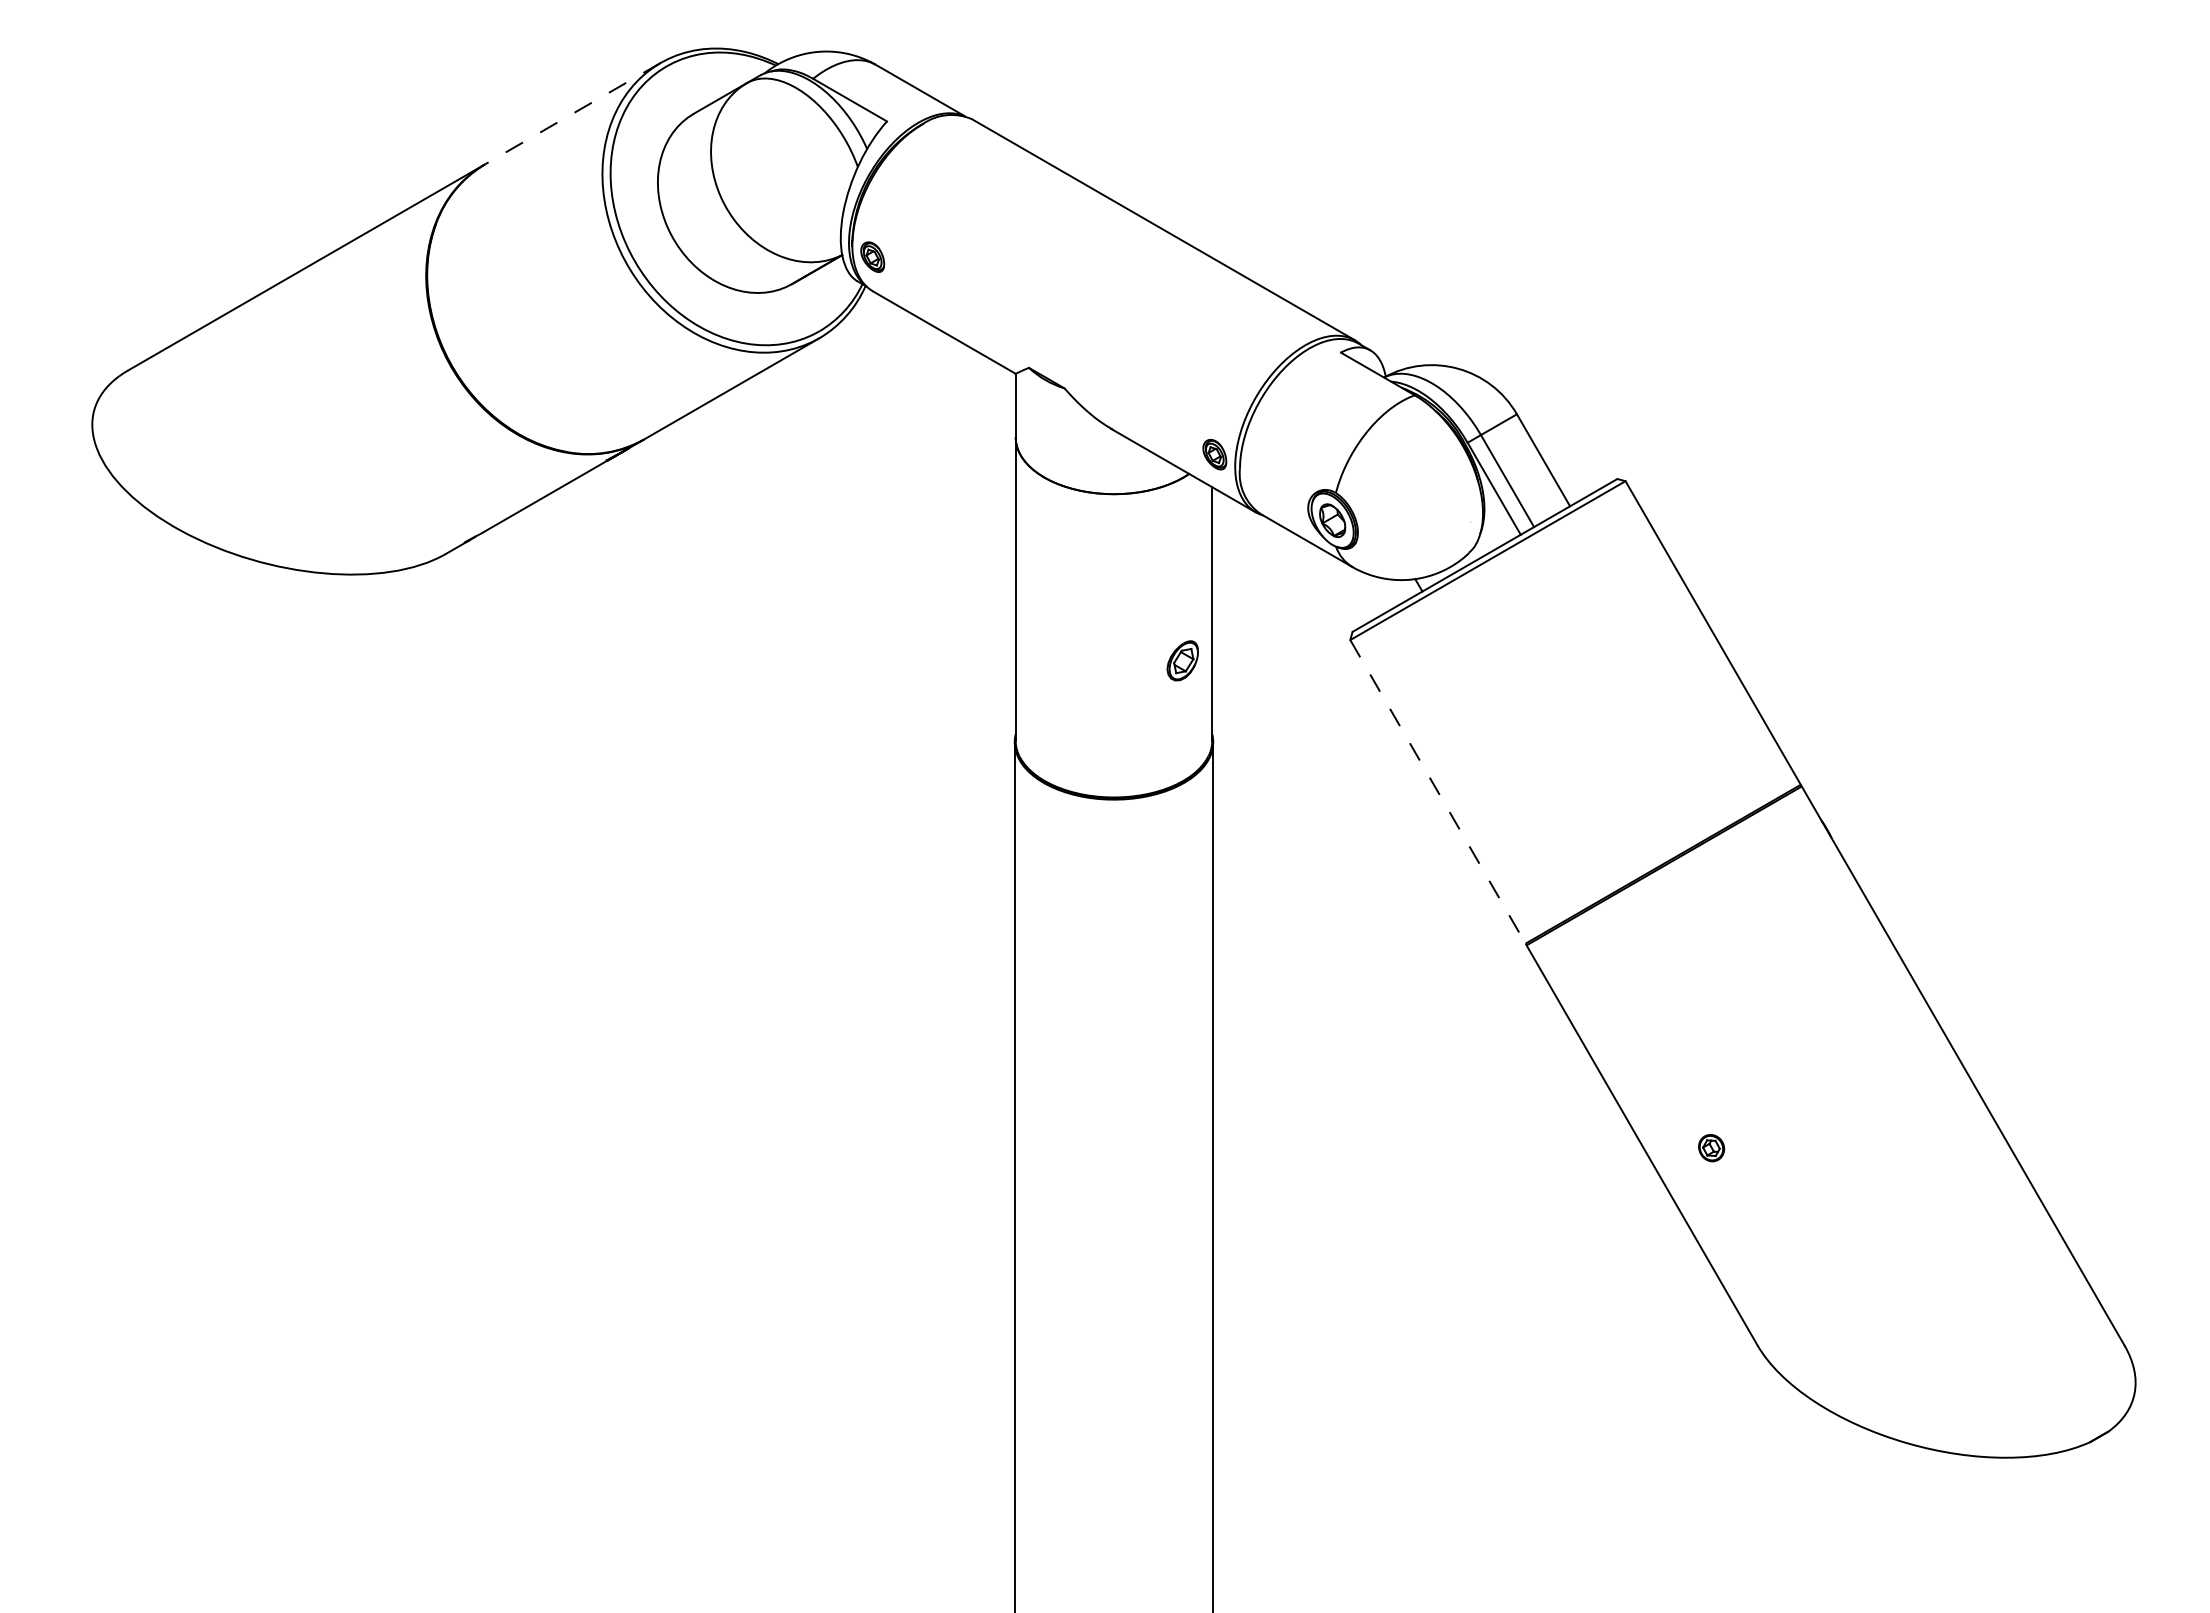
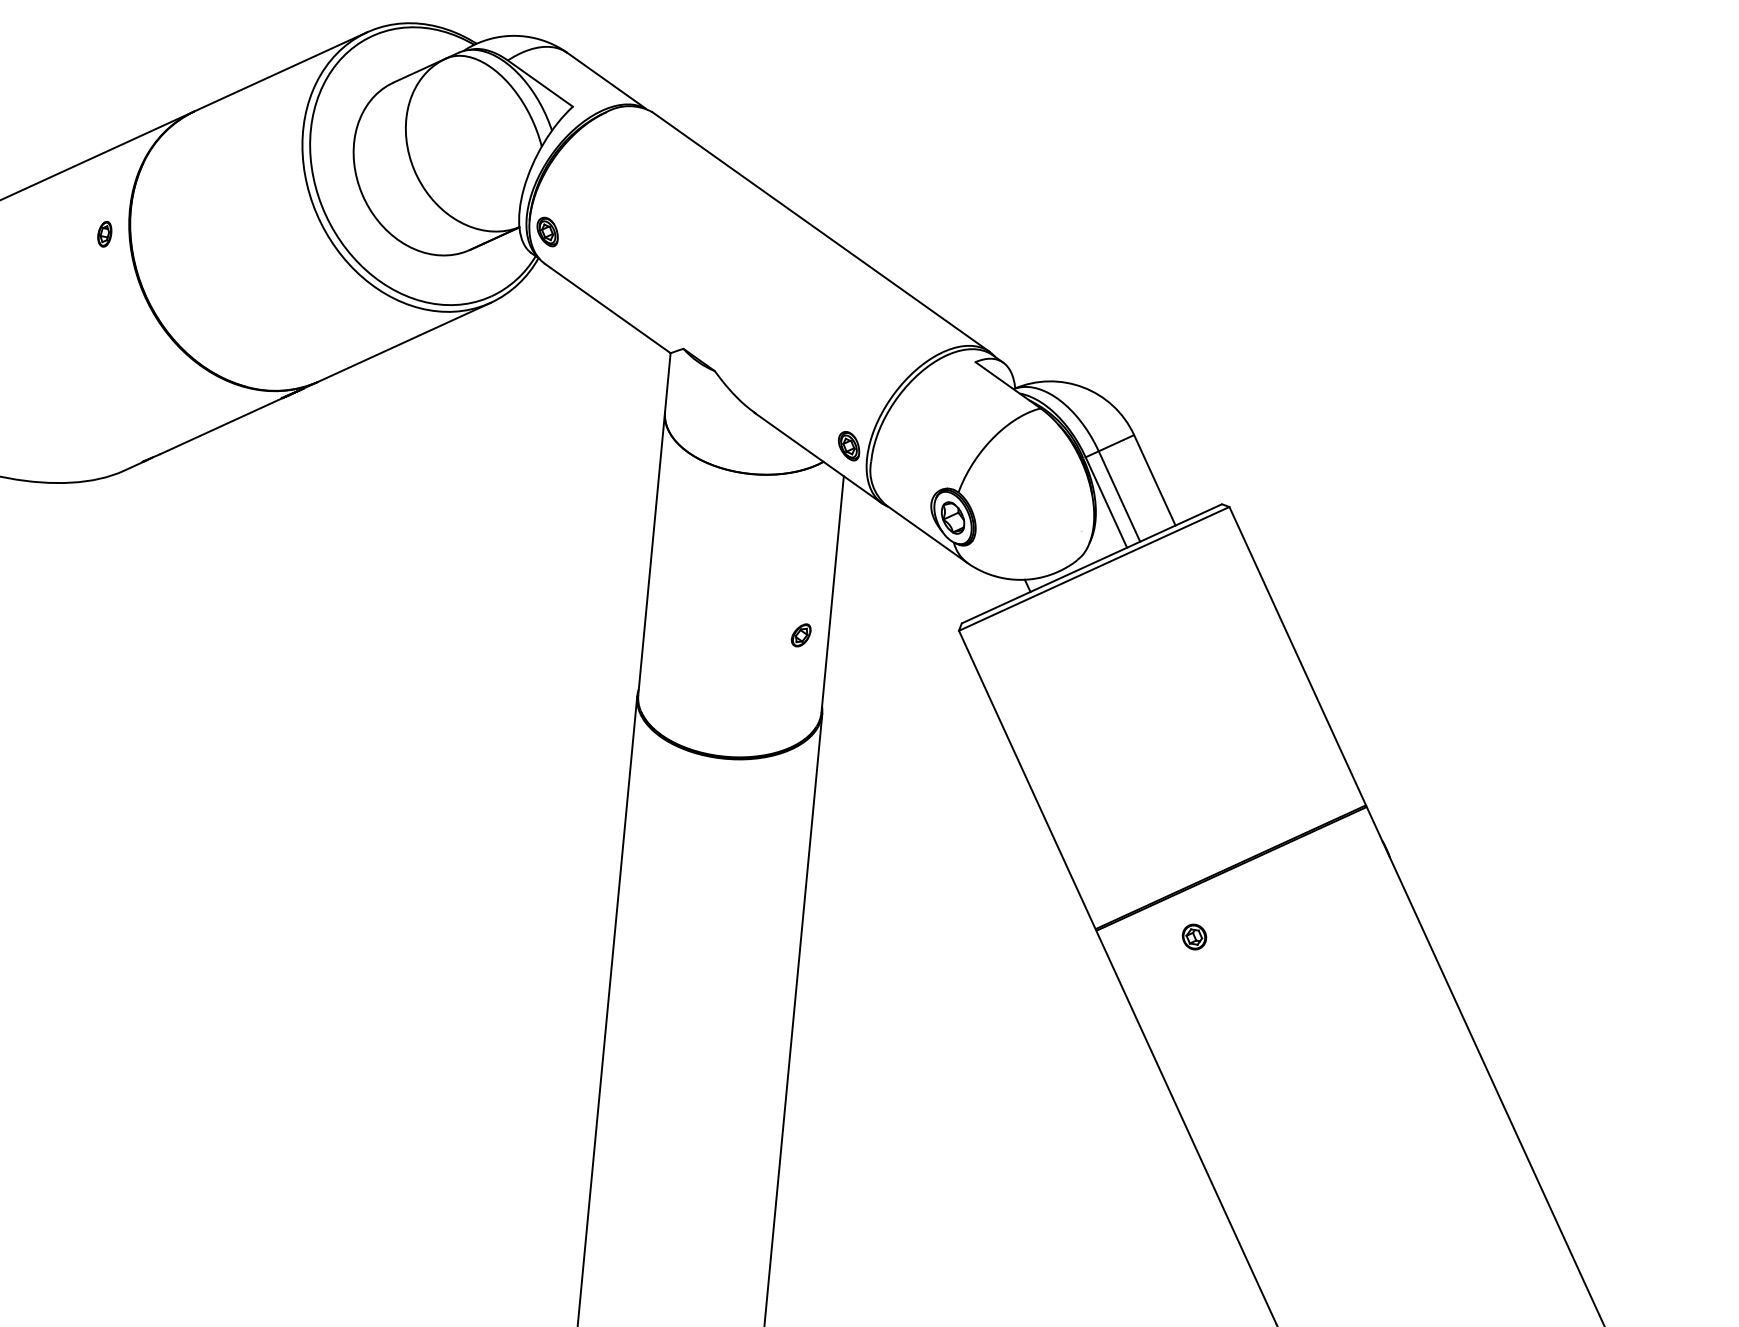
line: (572, 113) -> (280, 71), dashed -> solid
part: (401, 303) -> (104, 233), added
part: (1182, 660) -> (800, 635), size x0.62
line: (1438, 792) -> (1027, 780), dashed -> solid
part: (1711, 1148) -> (1194, 937), moved

